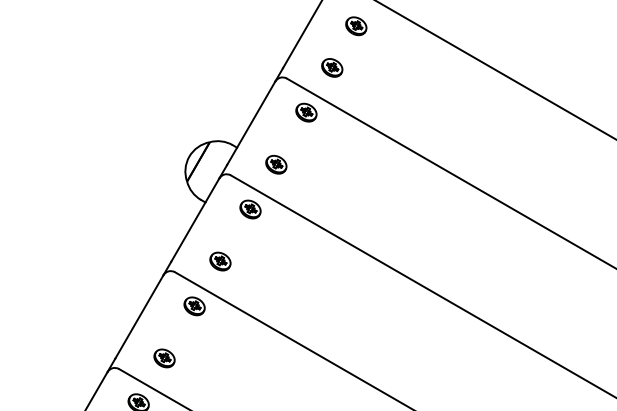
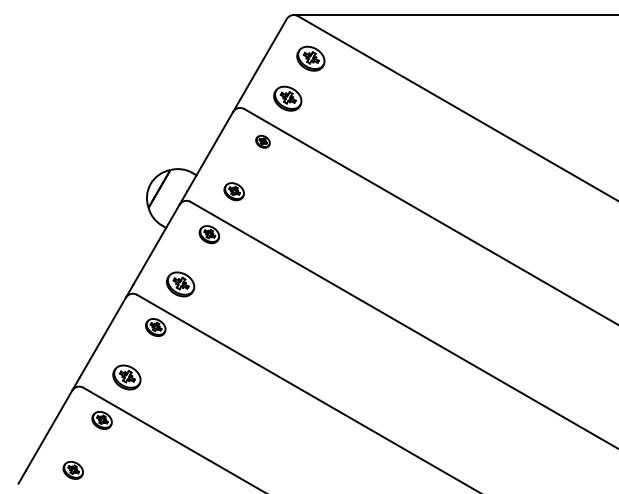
part: (355, 25) -> (310, 58), size x1.4
part: (331, 67) -> (287, 98), size x1.4
part: (305, 112) -> (262, 141), size x0.7
part: (220, 261) -> (180, 284), size x1.4
part: (164, 358) -> (126, 377), size x1.4

